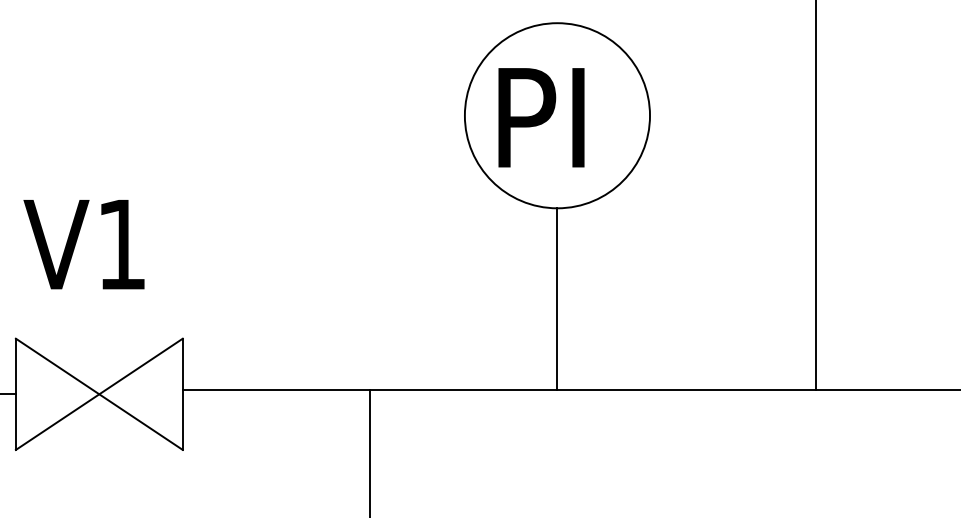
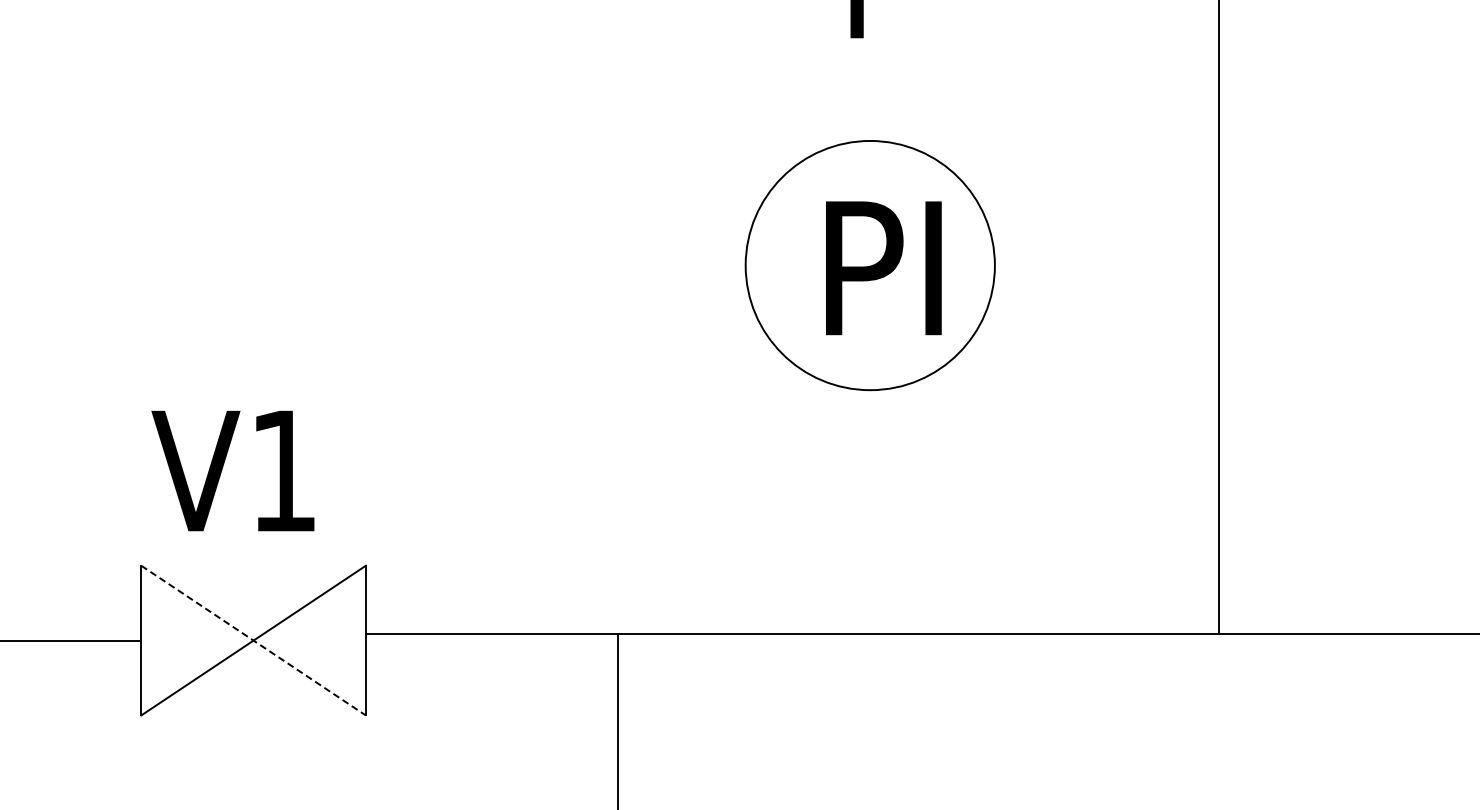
text: (541, 117) -> (883, 268), moved
text: (83, 244) -> (232, 470), moved
line: (557, 299) -> (870, 512), removed
line: (99, 394) -> (253, 640), solid -> dashed

